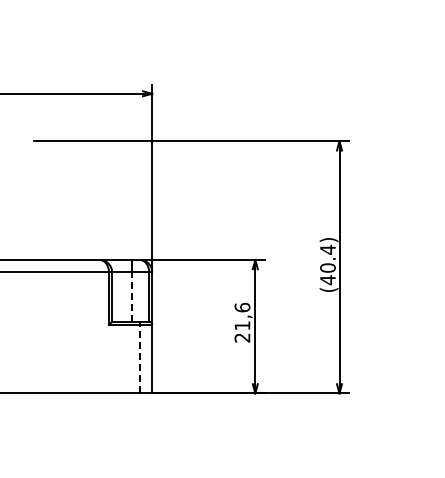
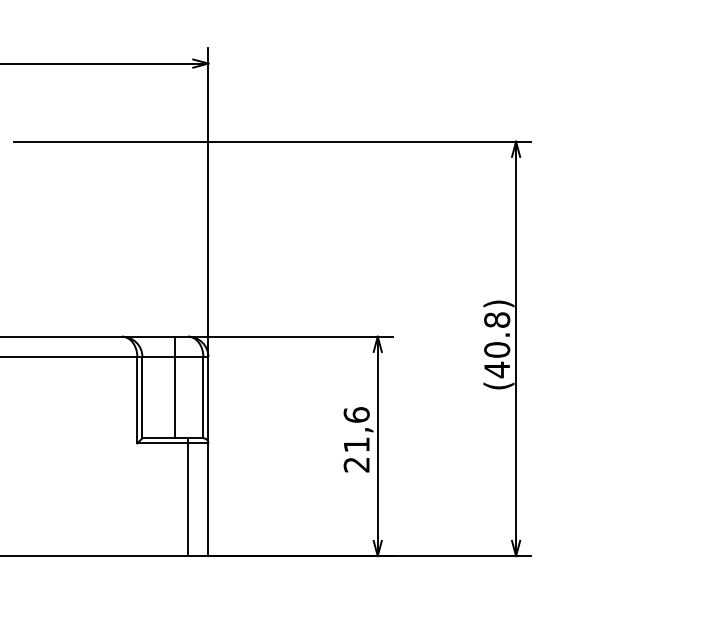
text: (327, 249) -> (496, 319), (40.4) -> (40.8)
line: (132, 297) -> (175, 398), dashed -> solid
line: (139, 358) -> (187, 498), dashed -> solid

